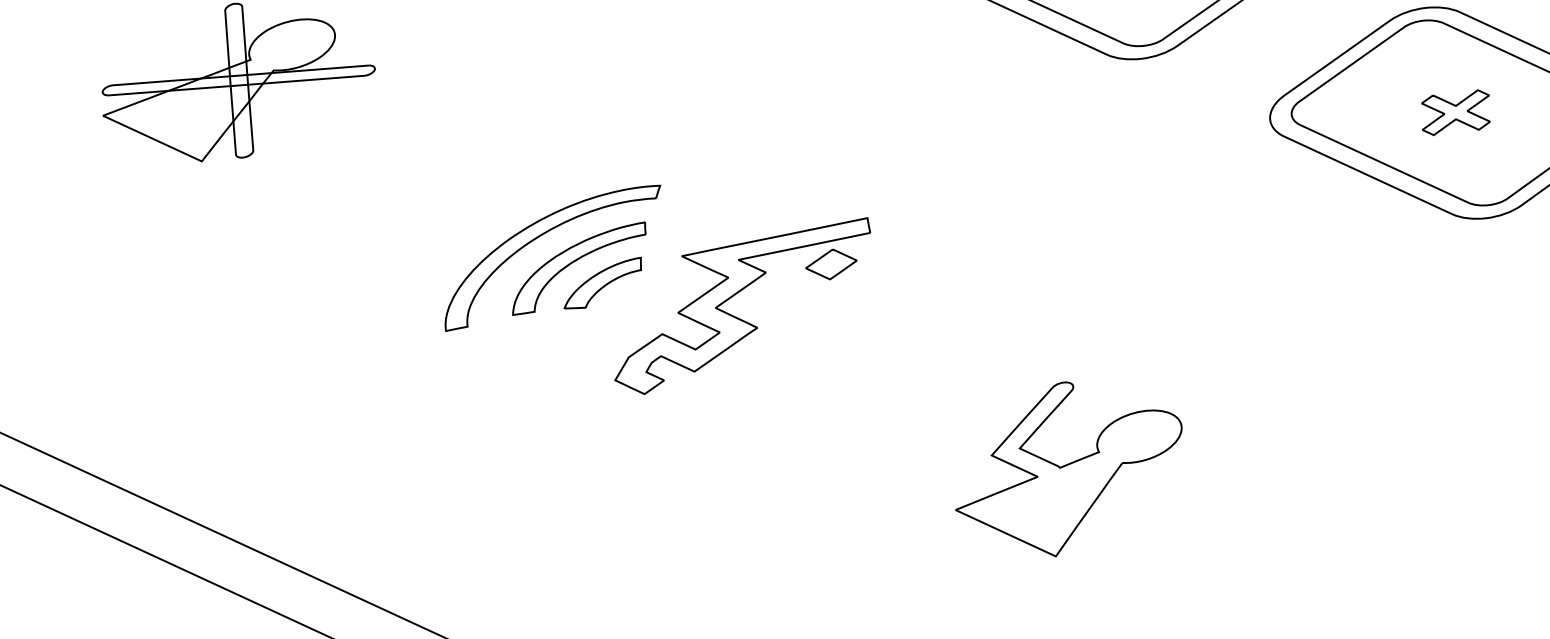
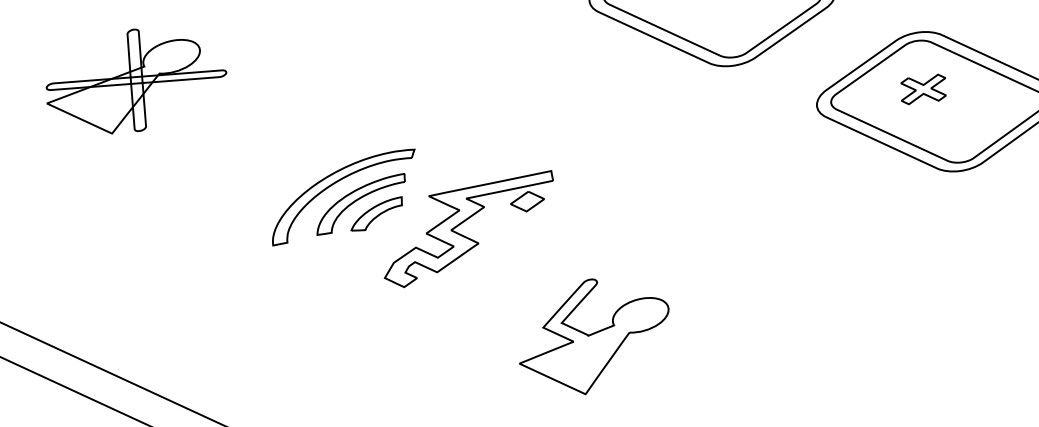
part: (1455, 112) -> (923, 89), moved
part: (1069, 468) -> (594, 336), moved

